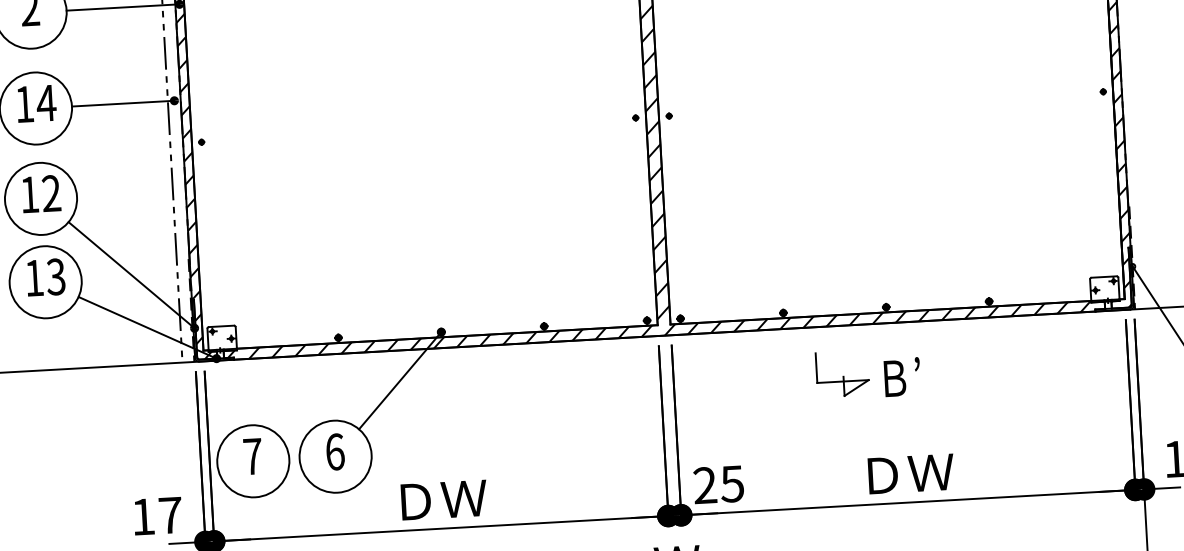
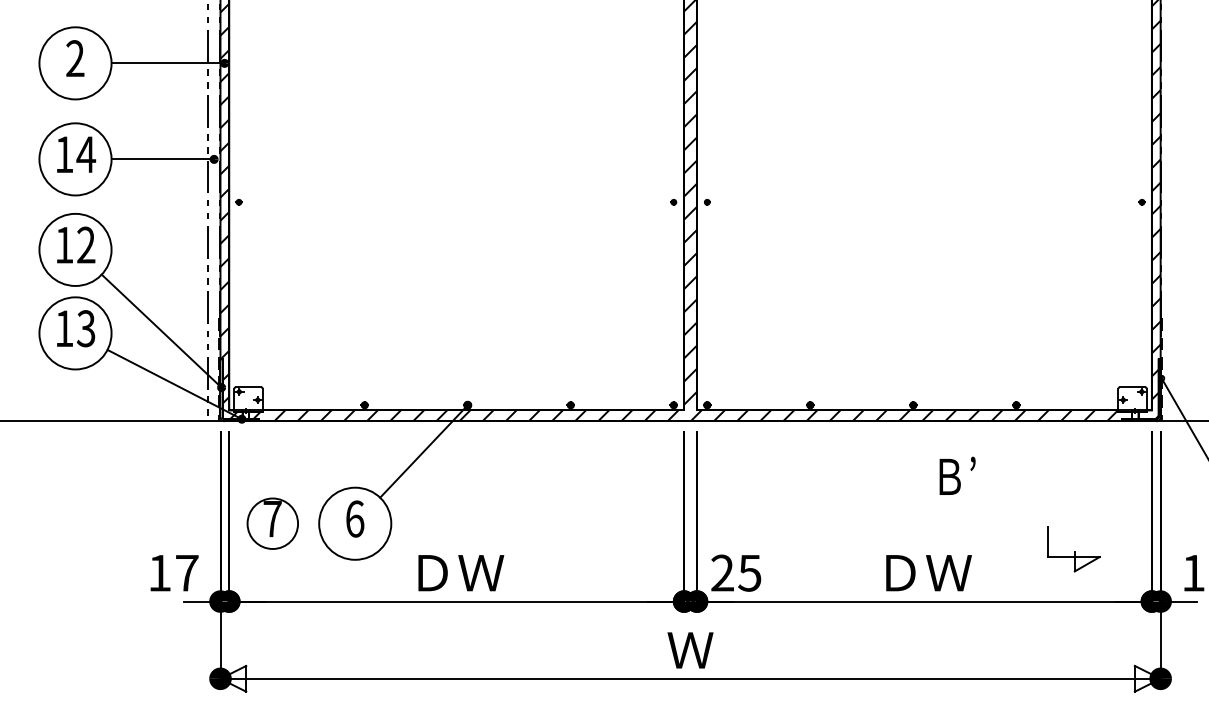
part: (842, 374) -> (1073, 549), moved
text: (902, 376) -> (957, 475), moved
circle: (253, 461) -> (272, 523), size x0.7

